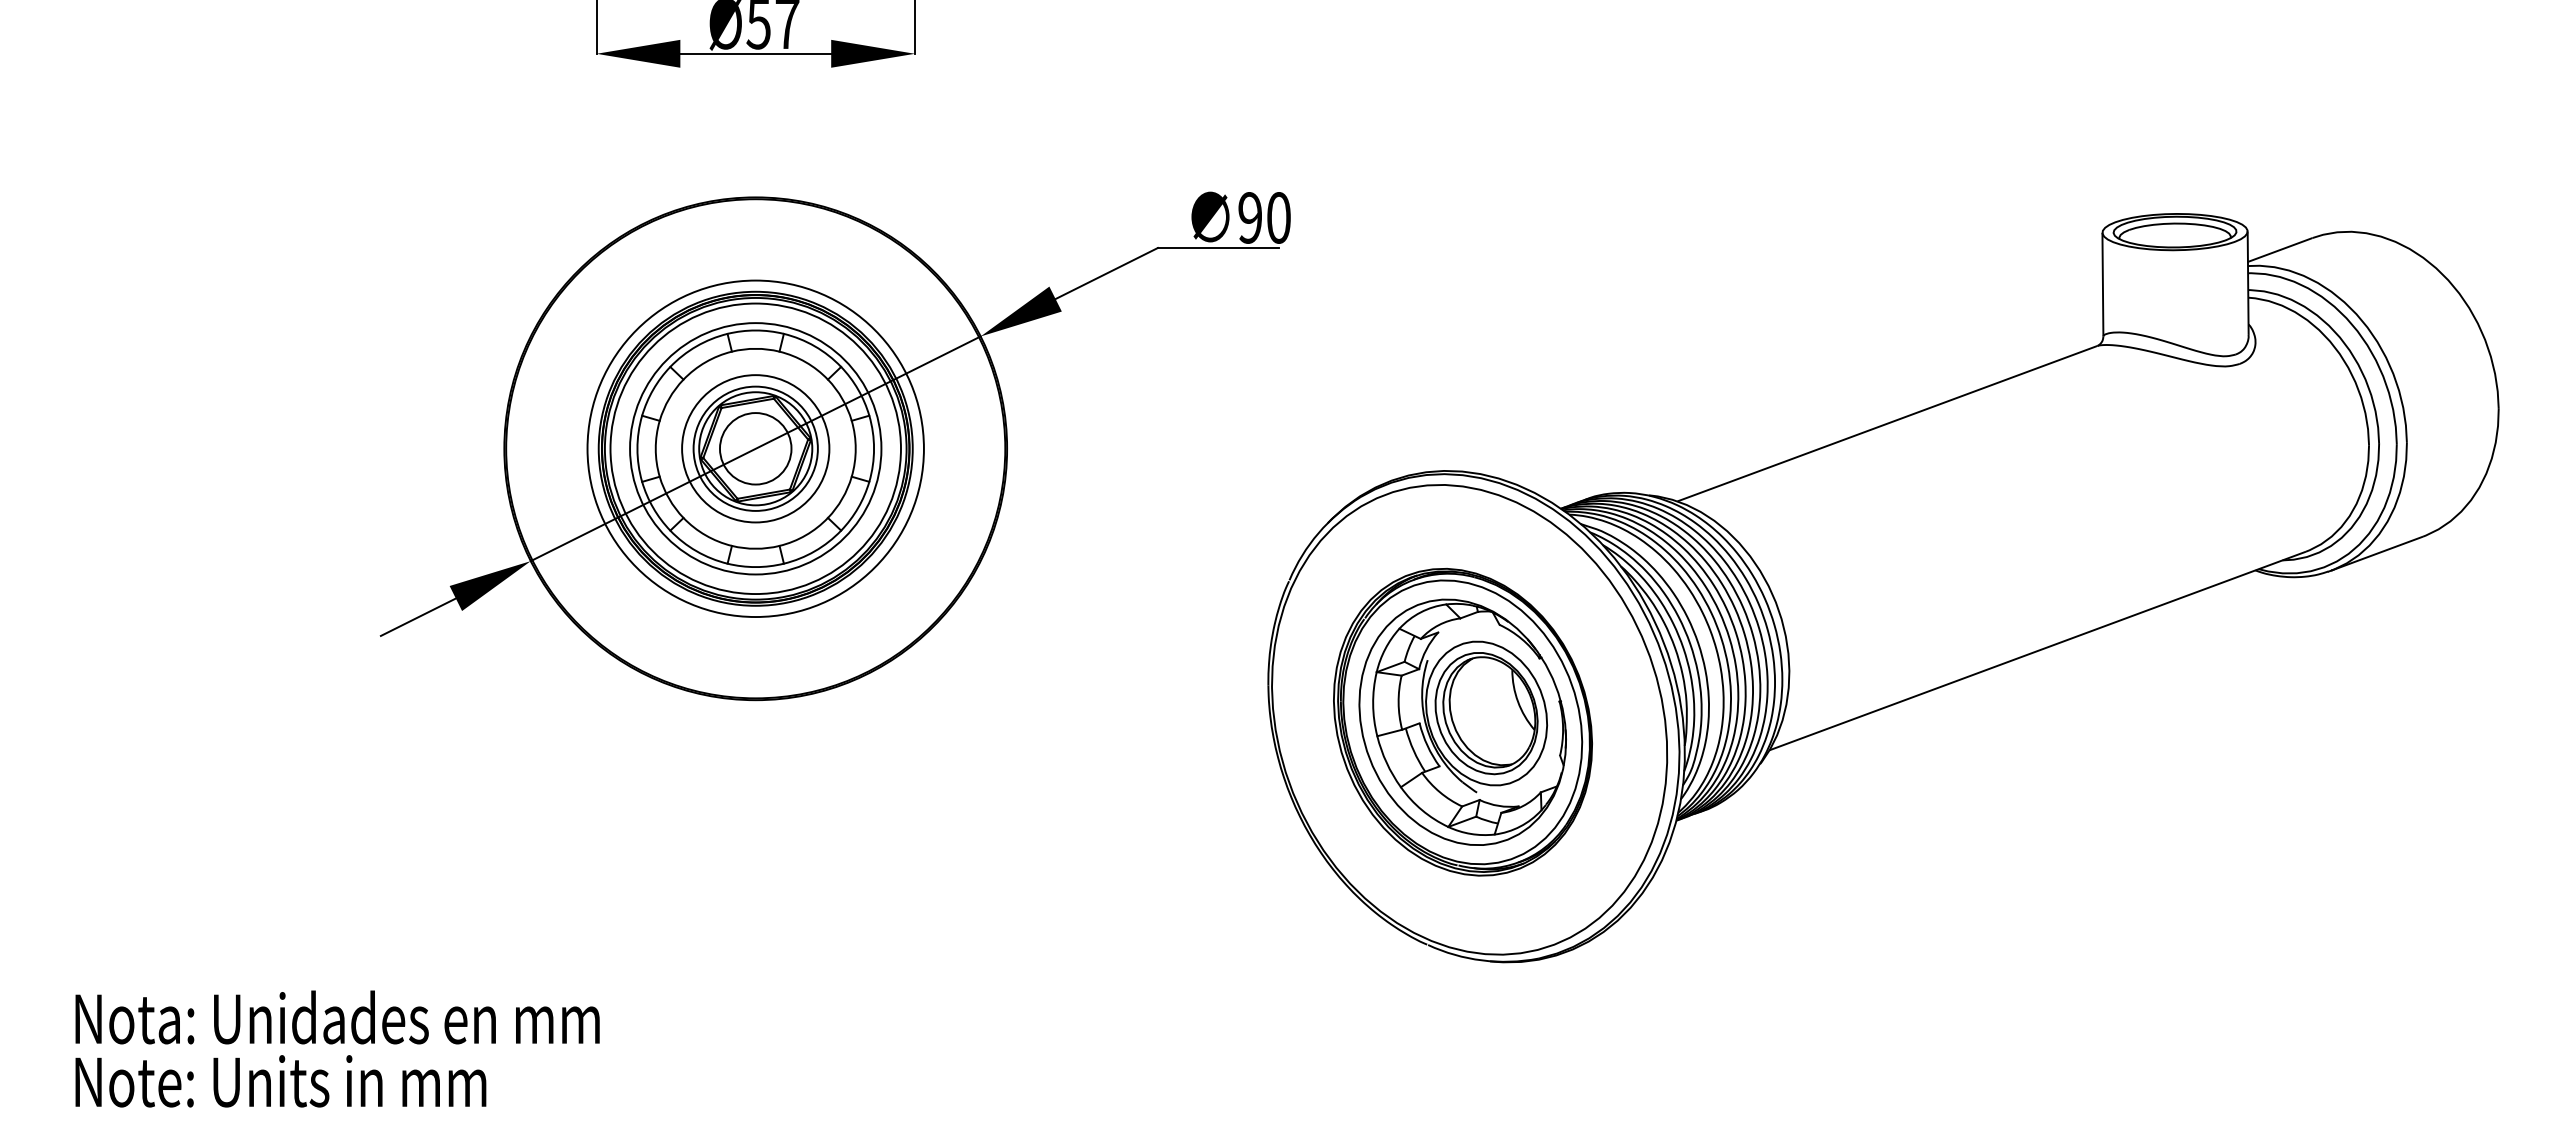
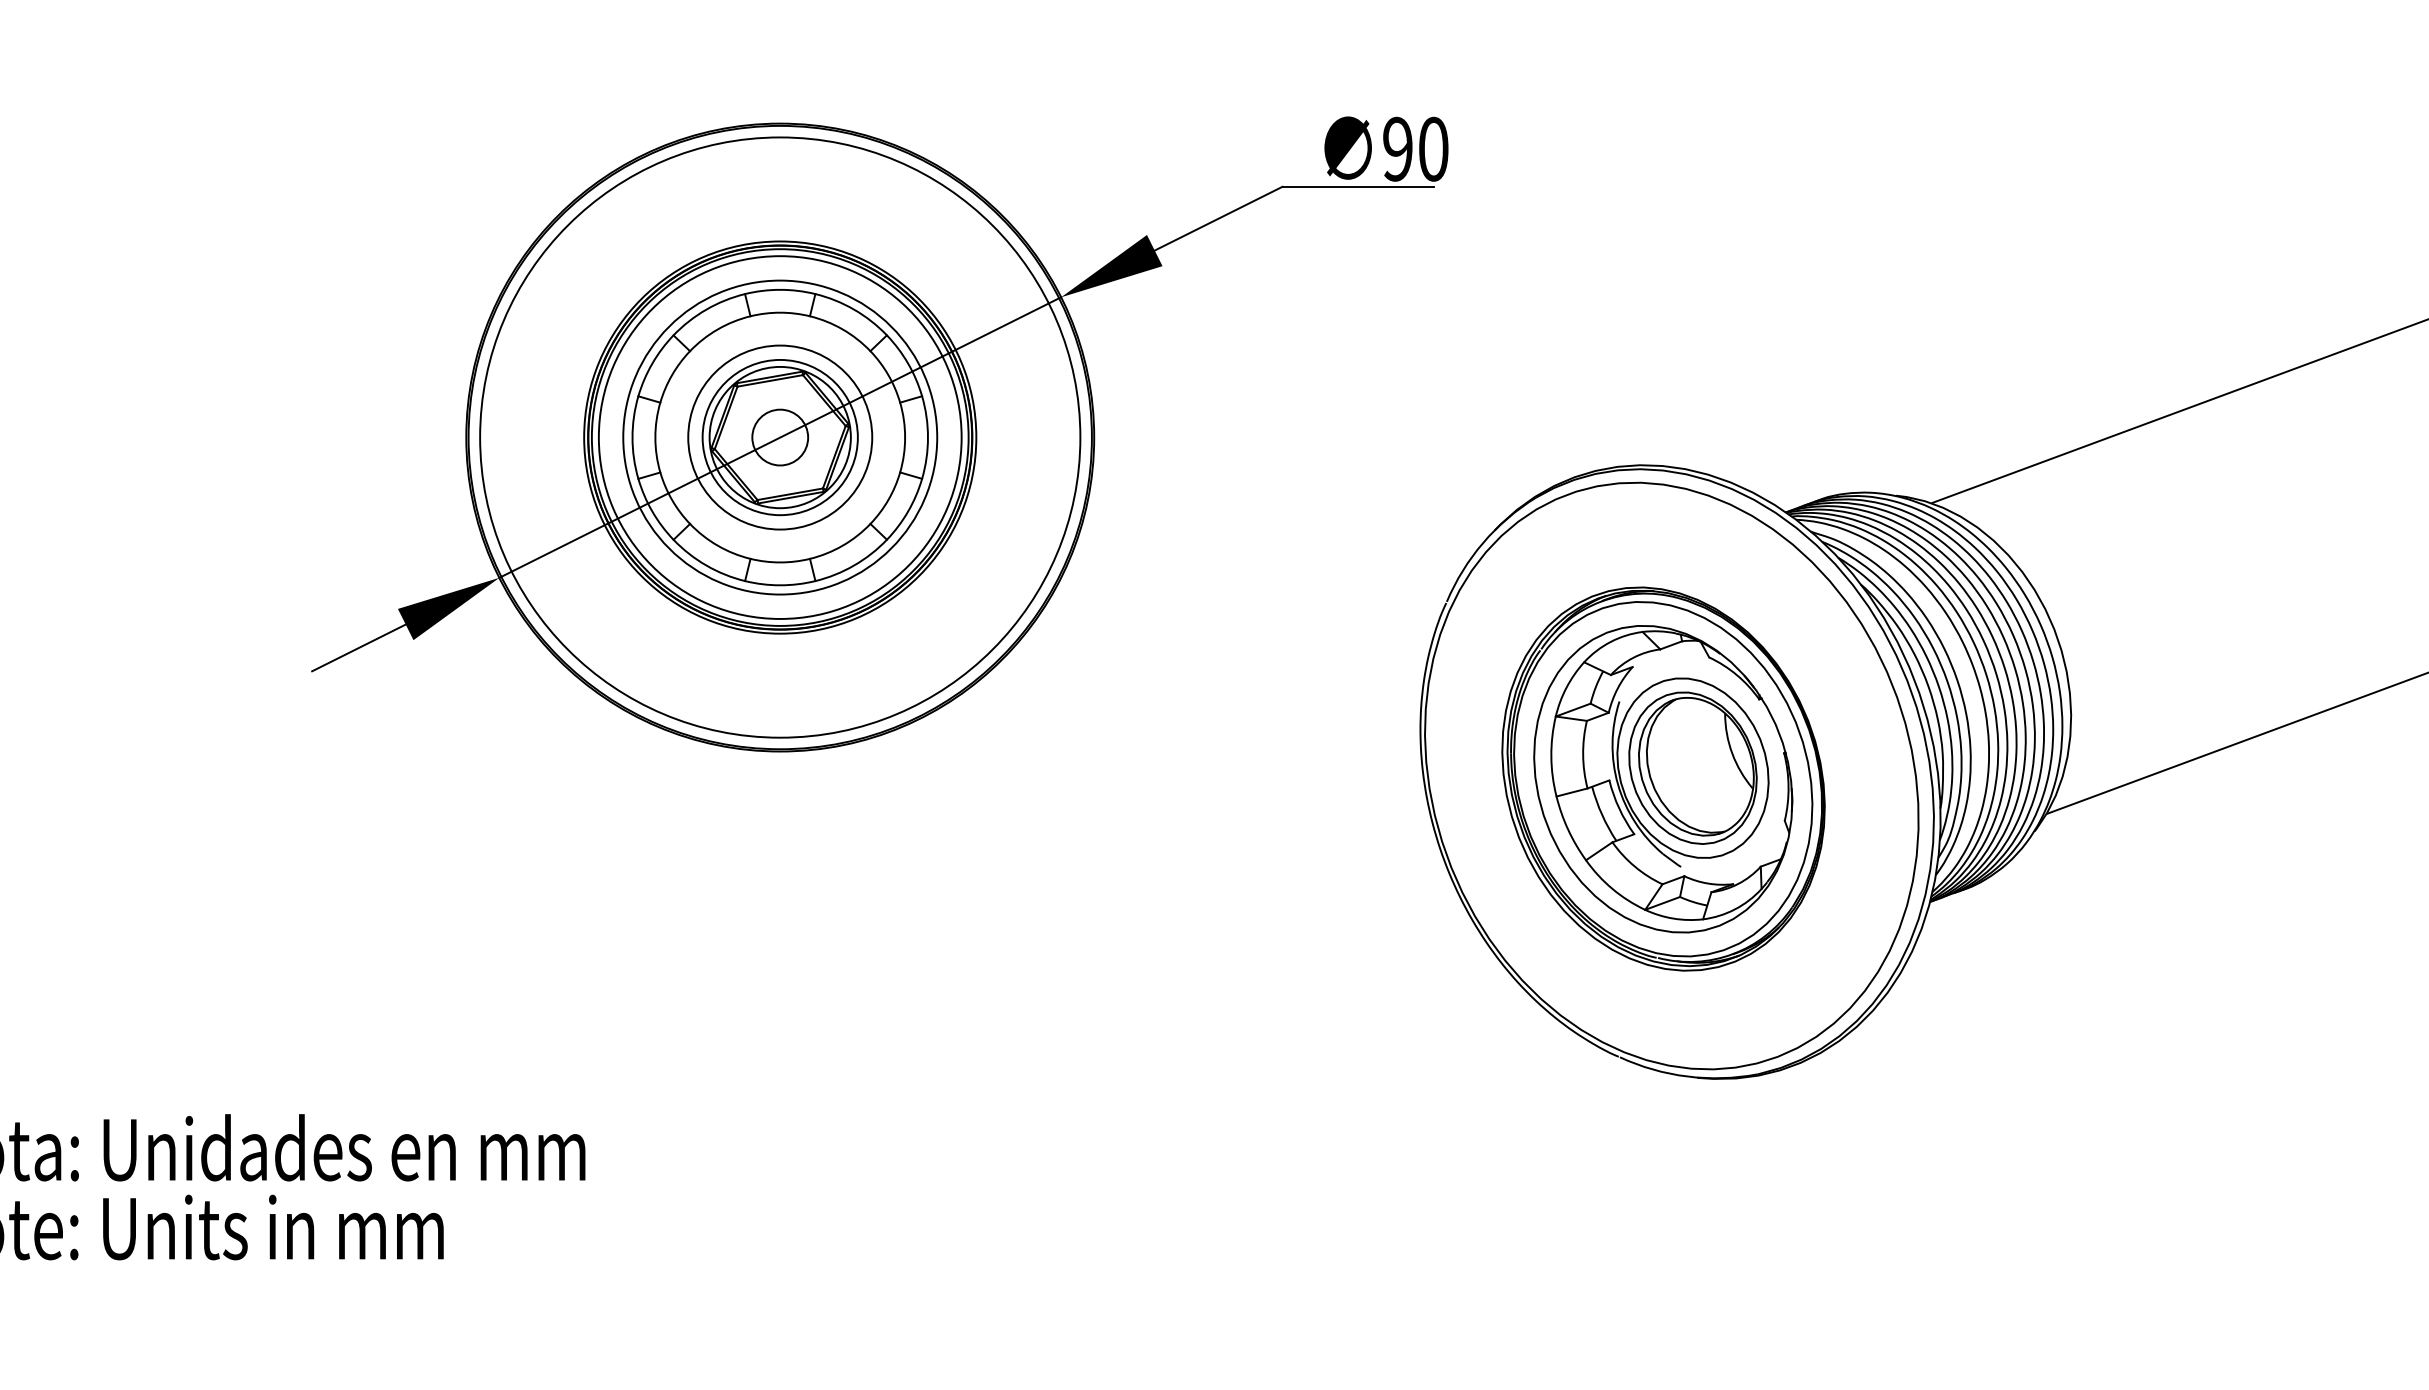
circle: (755, 448) -> (779, 437), size x0.62
circle: (755, 448) -> (779, 437), size x1.43

